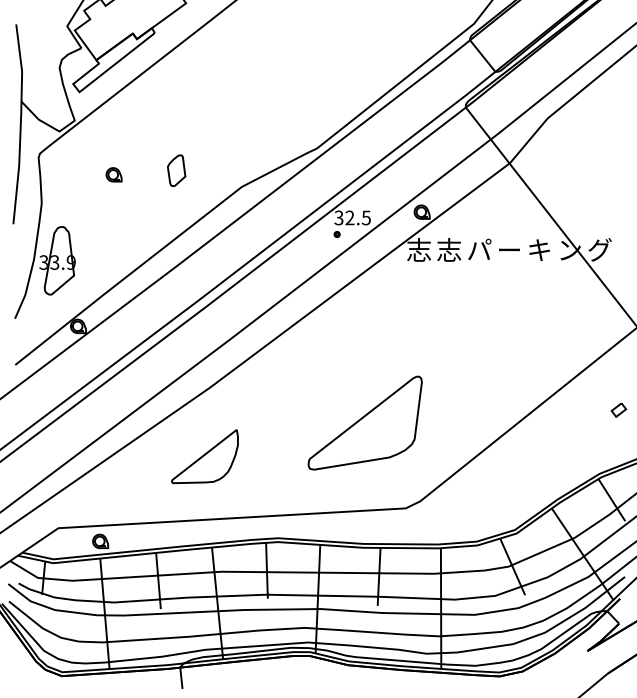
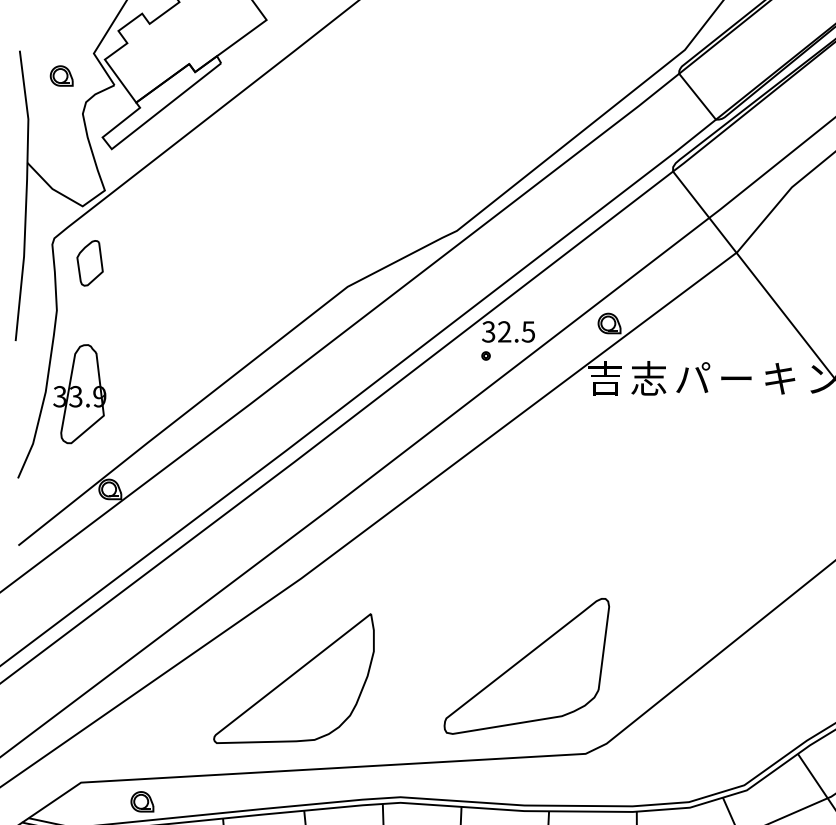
part: (176, 170) -> (89, 262), moved
part: (113, 174) -> (60, 75), moved
text: (418, 251) -> (604, 380), 志 -> 吉
part: (364, 422) -> (525, 665), moved
part: (204, 456) -> (293, 678), size x1.67

